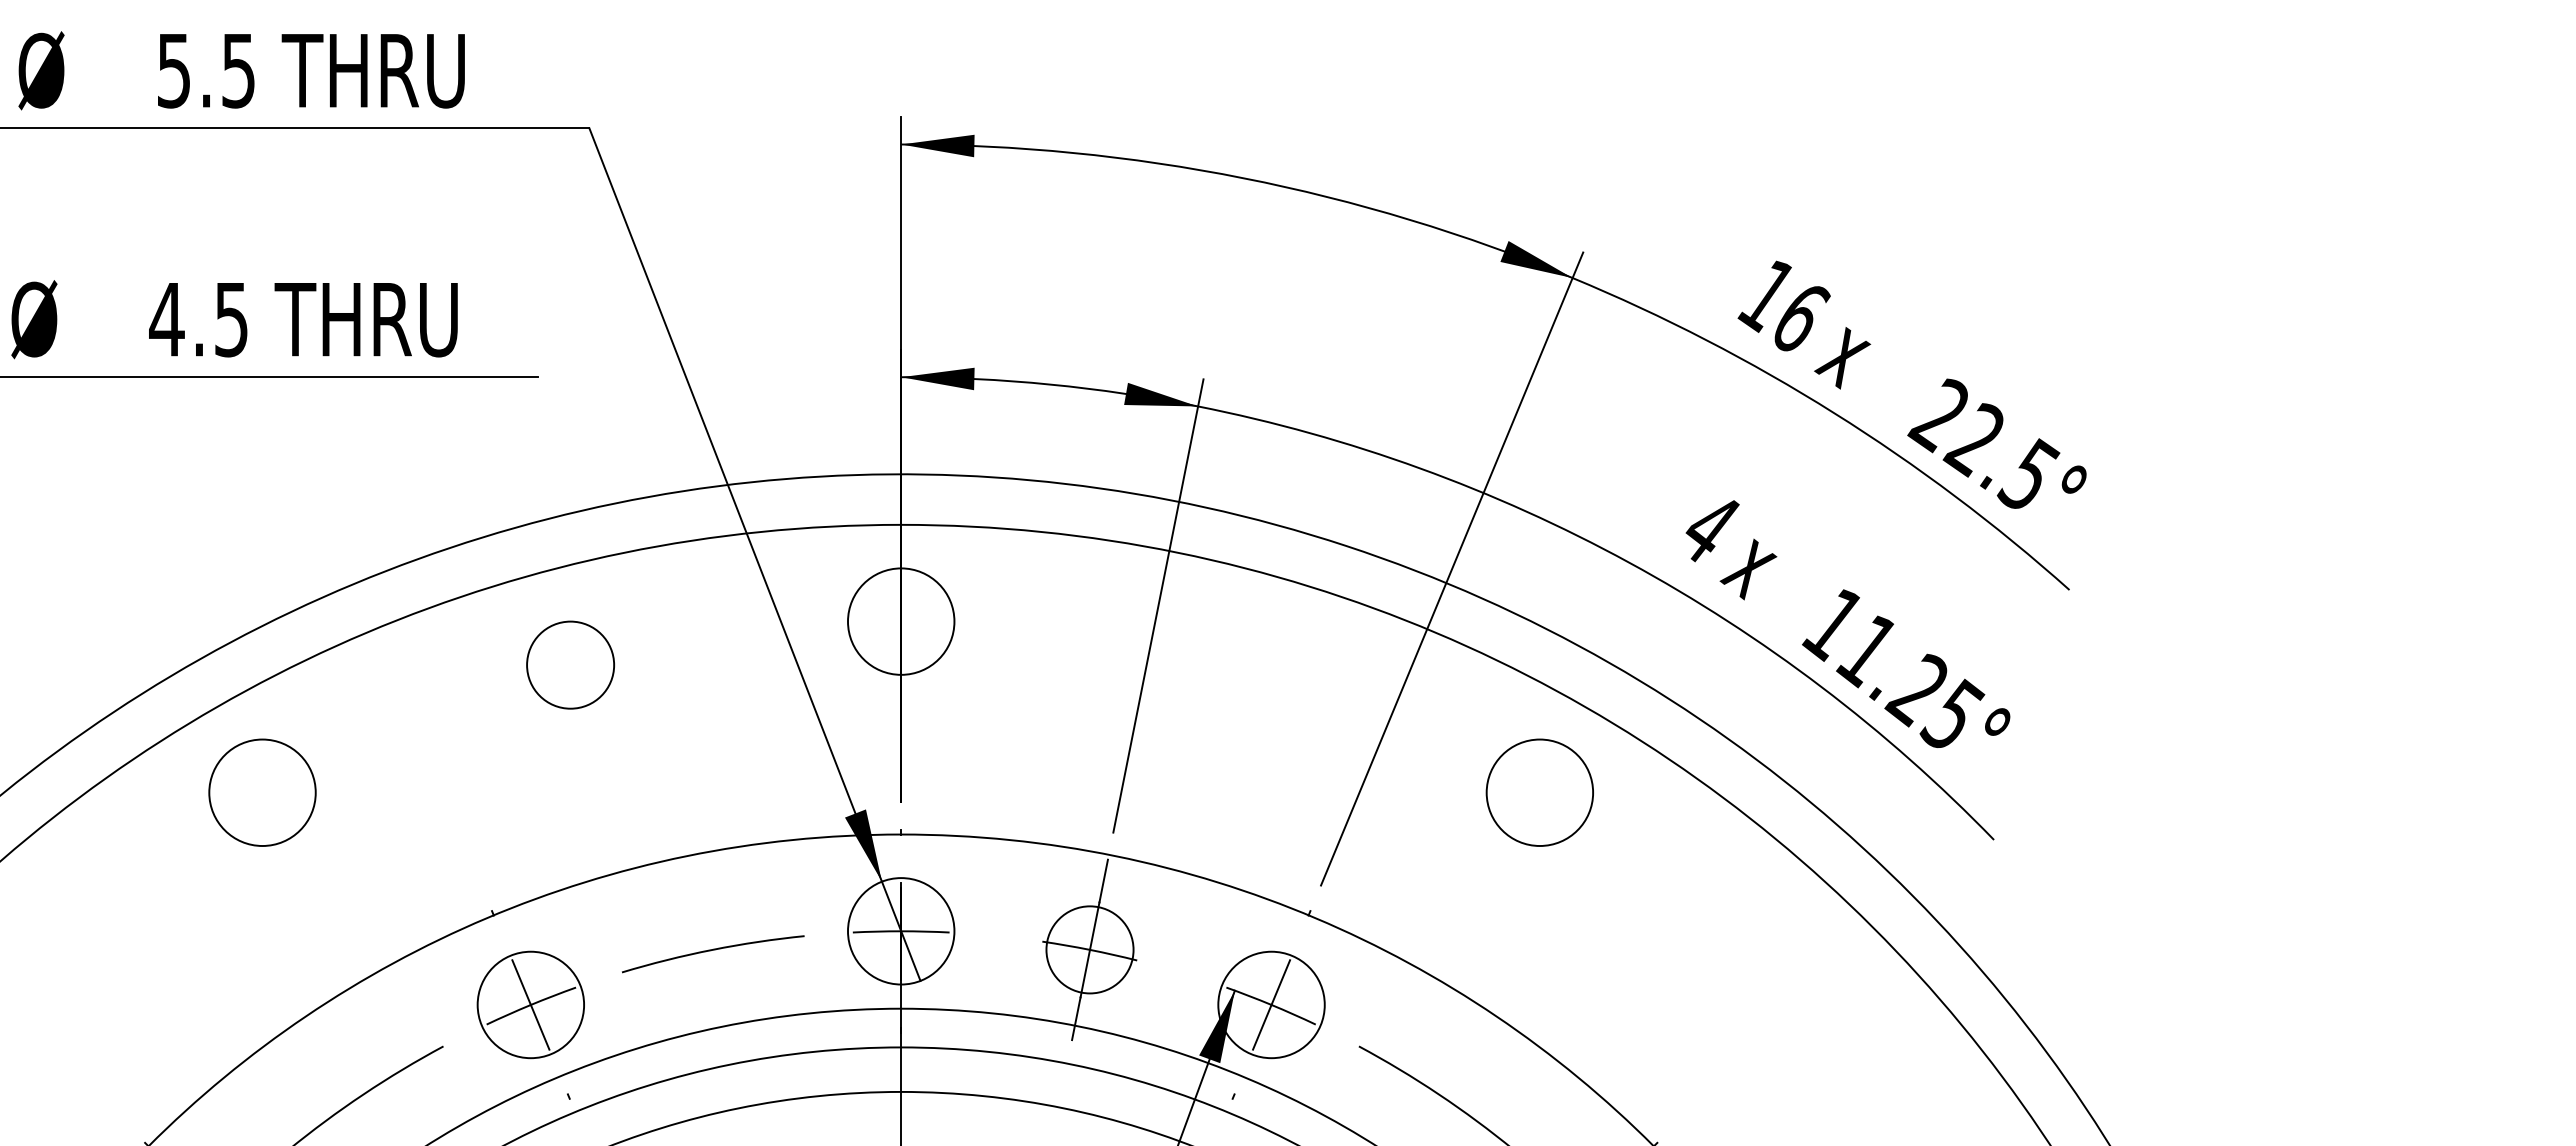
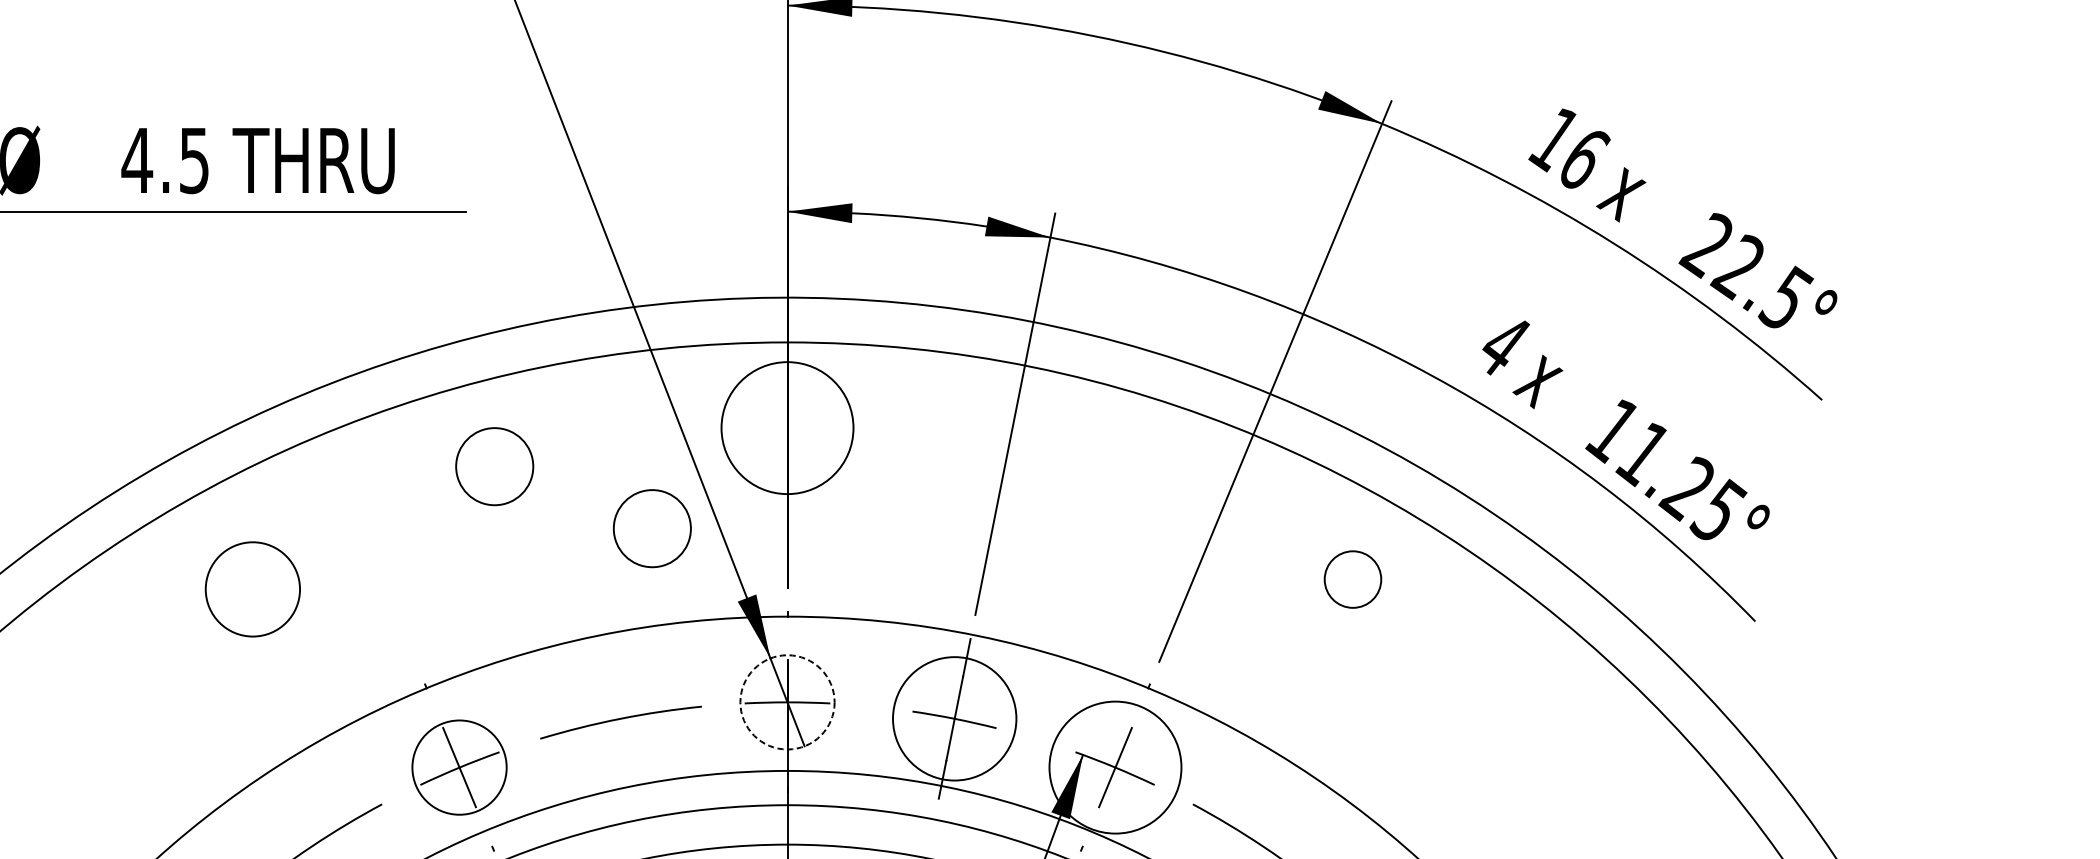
circle: (901, 621) -> (787, 428), size x1.4
circle: (748, 734) -> (652, 528), added
circle: (262, 792) -> (252, 589), moved
circle: (1539, 792) -> (1352, 579), size x0.6
circle: (901, 931) -> (787, 702), solid -> dashed
circle: (1089, 949) -> (954, 718), size x1.6
circle: (1271, 1004) -> (1115, 767), size x1.4

